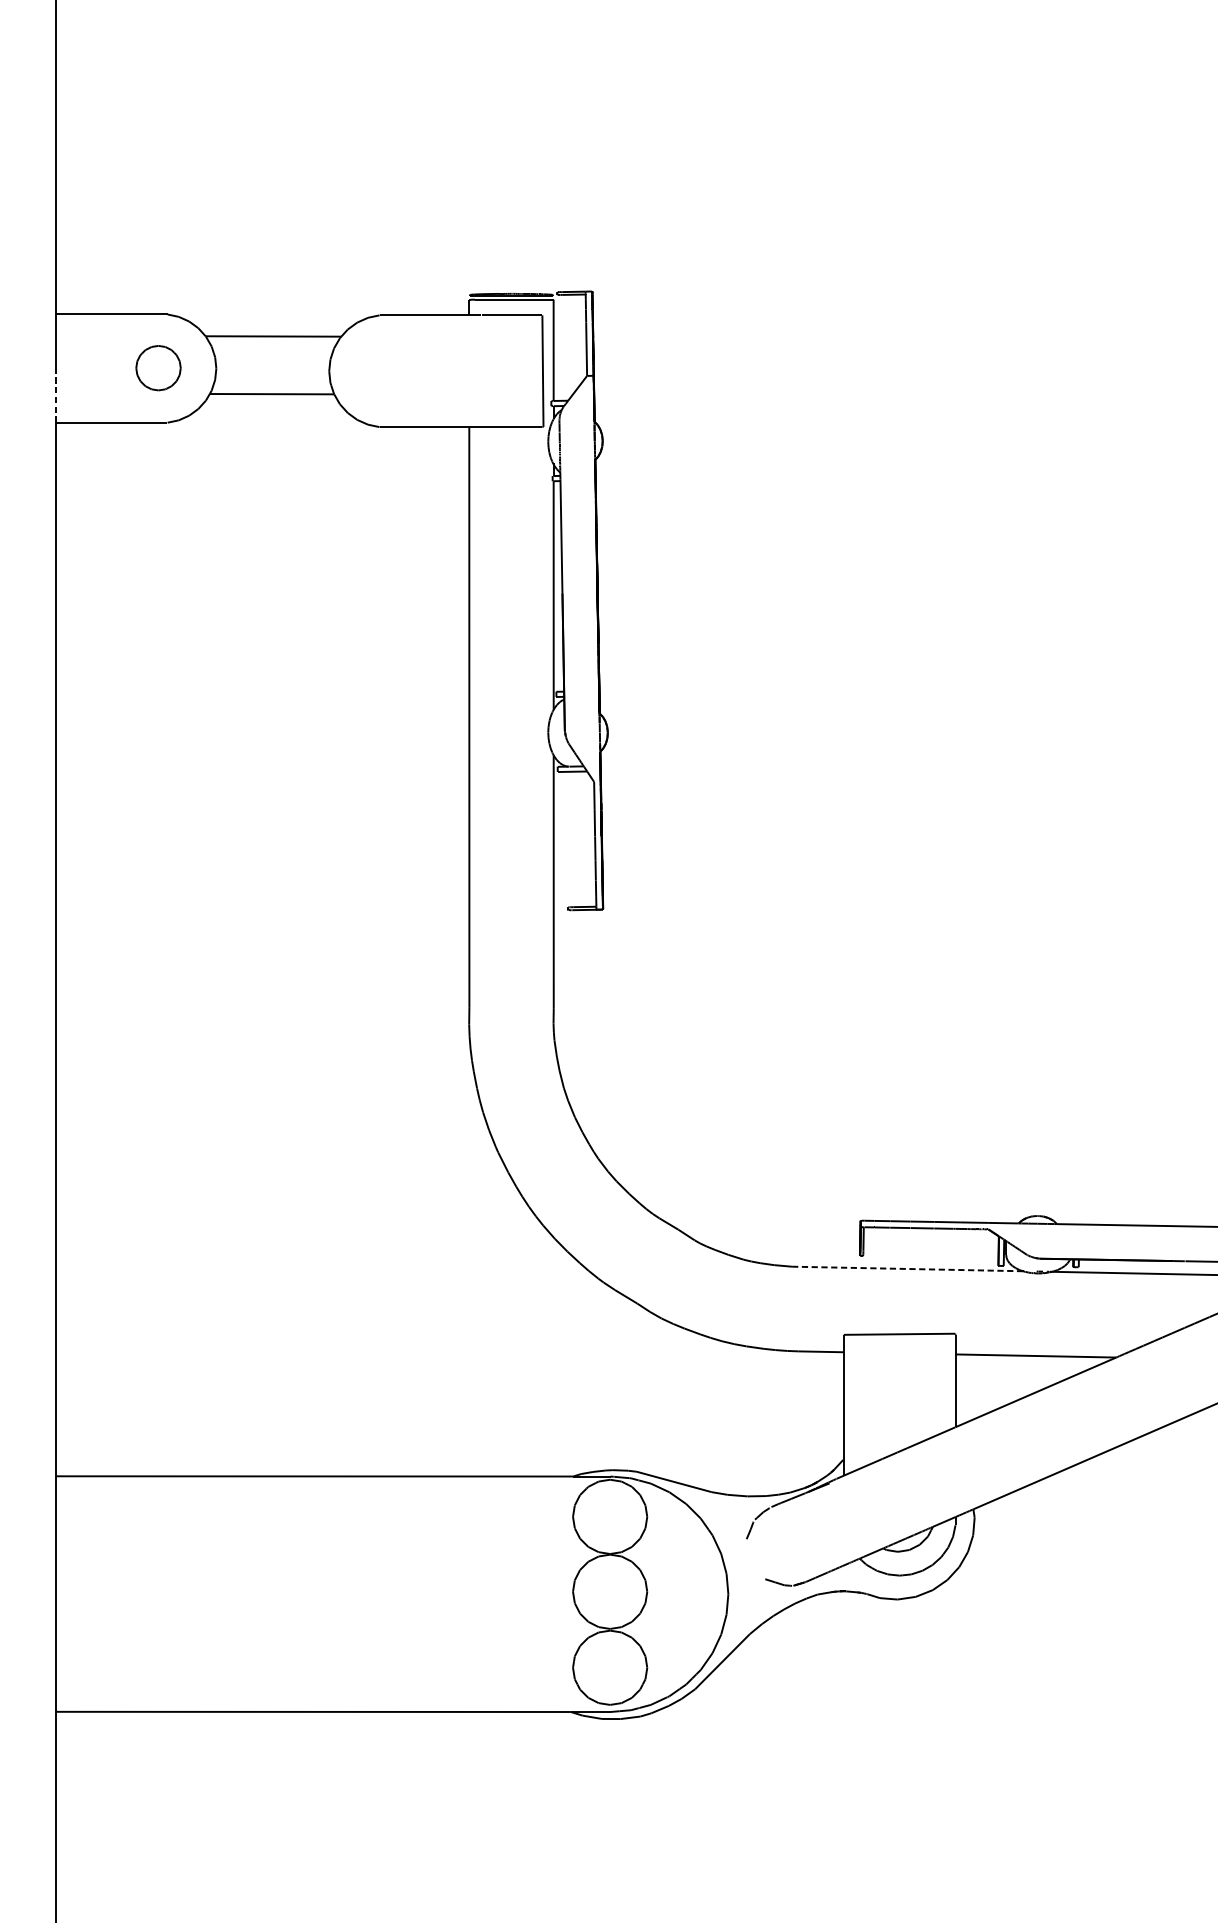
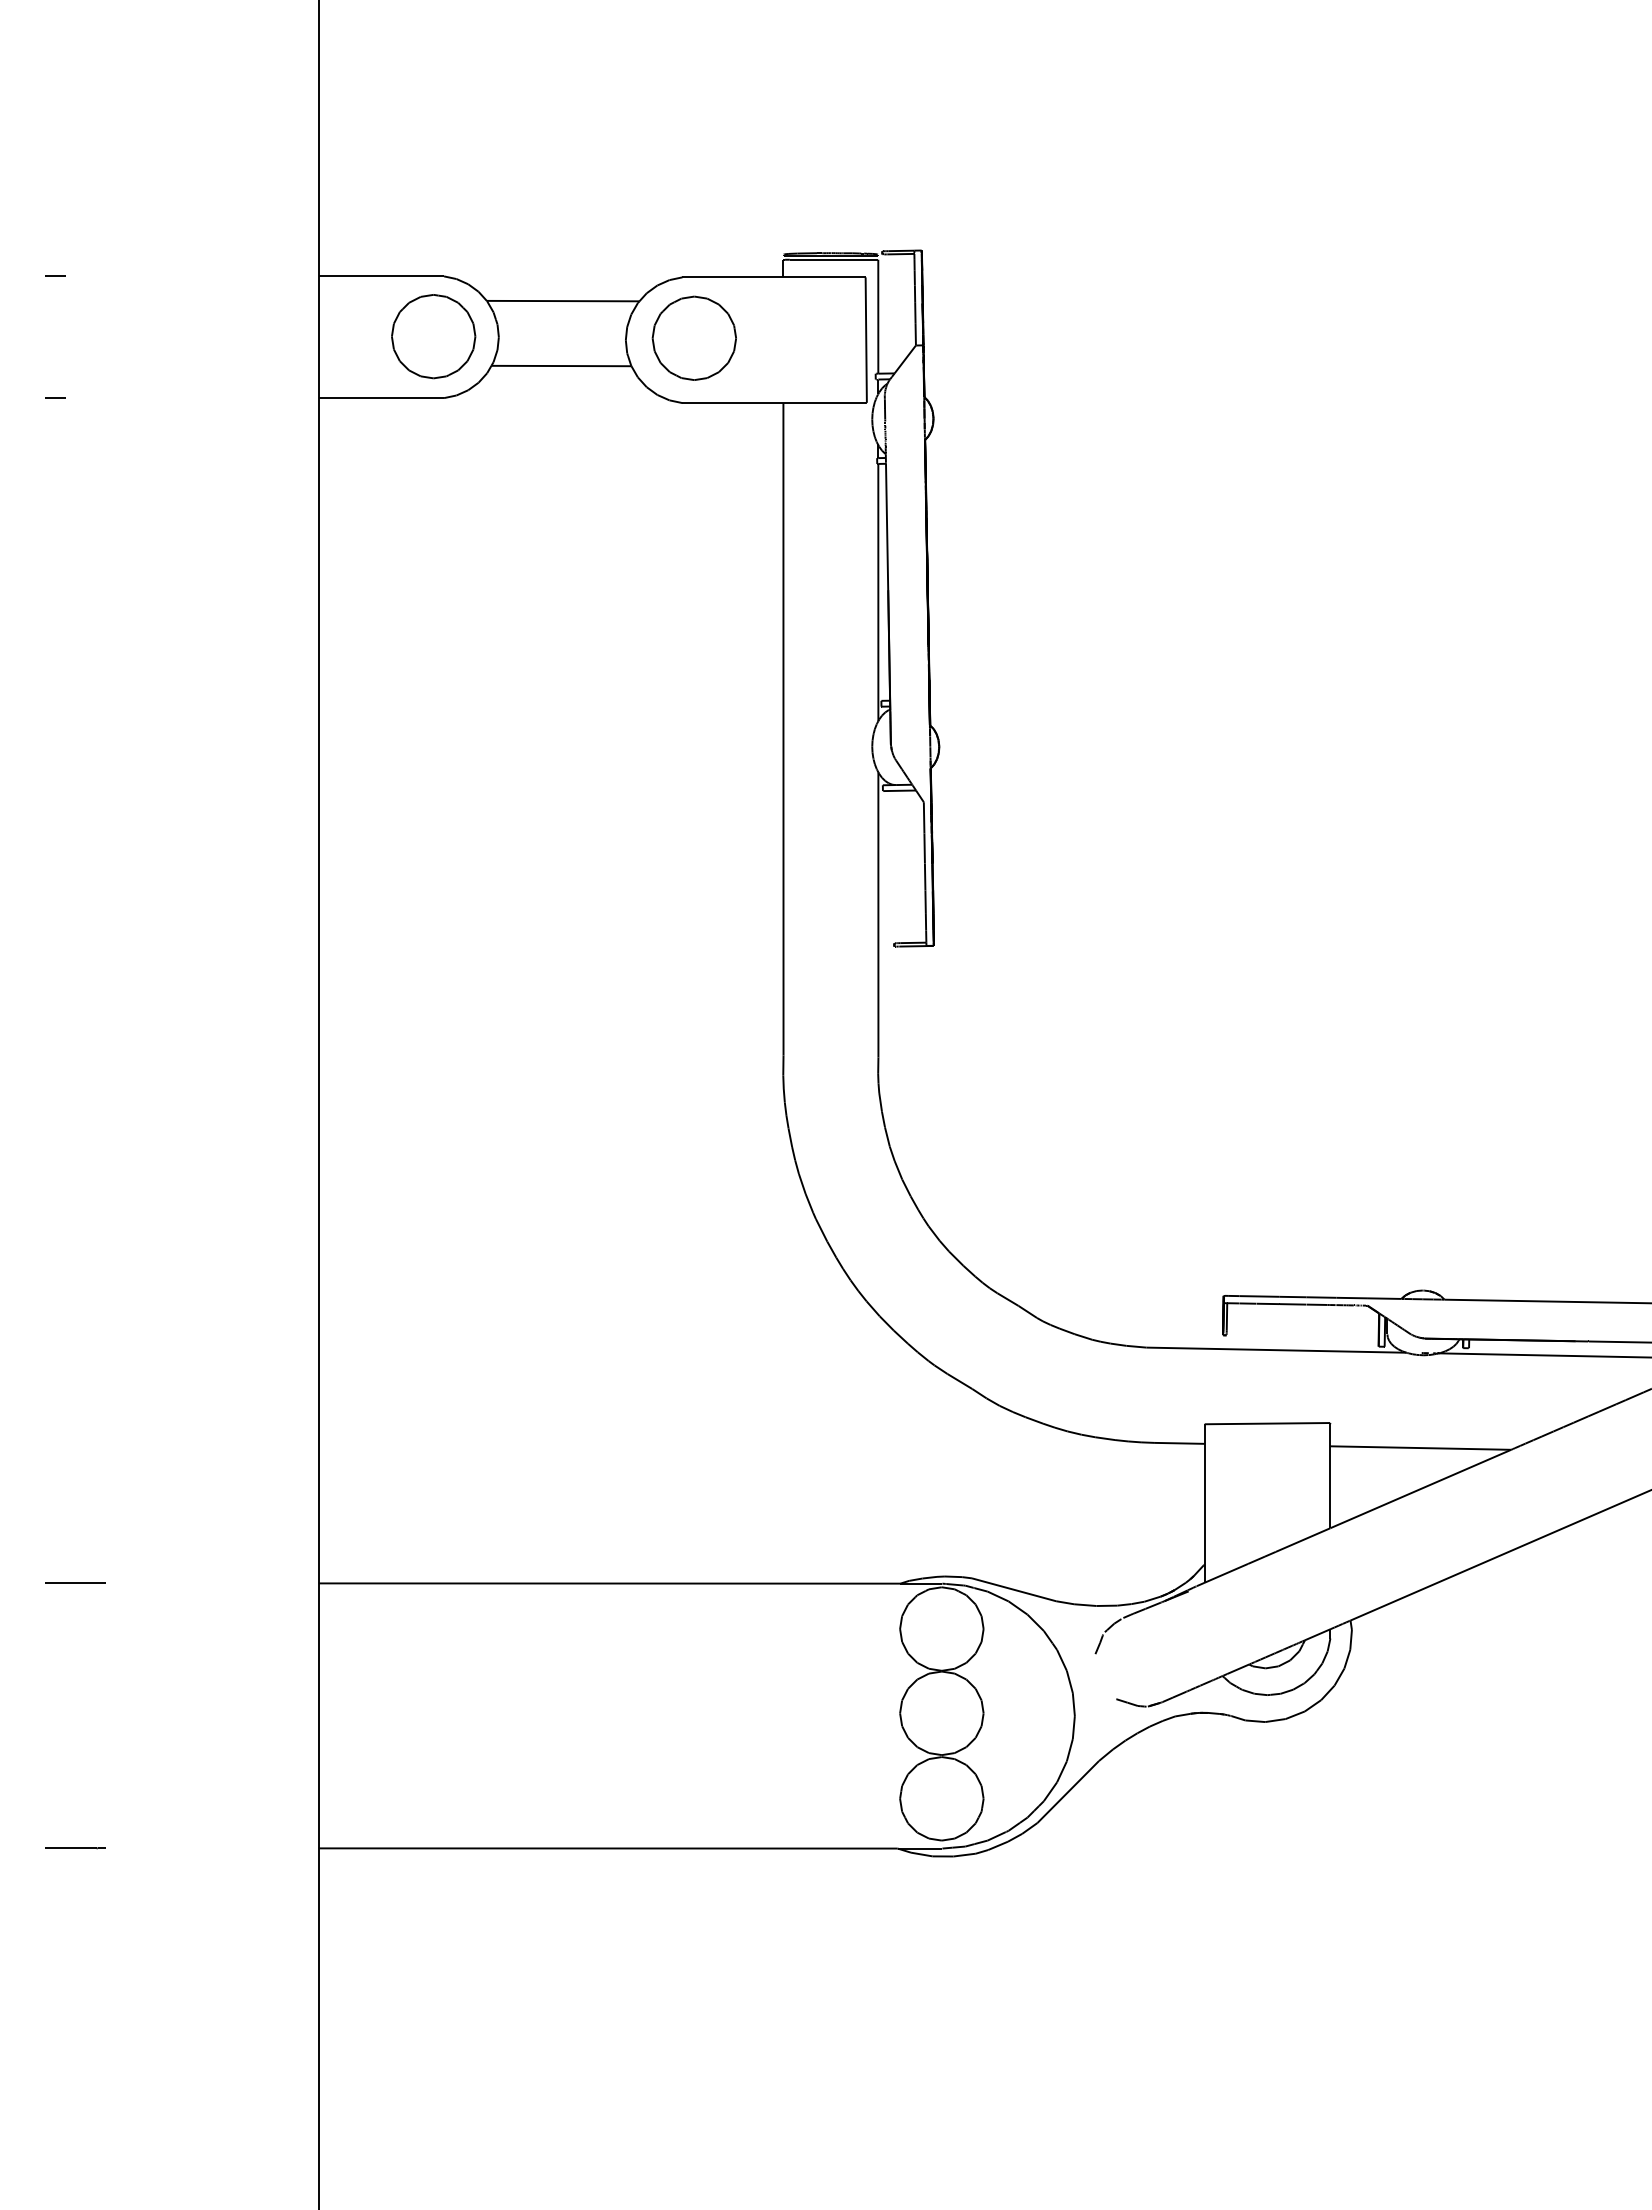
part: (158, 367) -> (433, 336), size x1.67
part: (389, 368) -> (693, 337), added
line: (56, 397) -> (318, 369), dashed -> solid
line: (906, 1269) -> (1275, 1350), dashed -> solid

